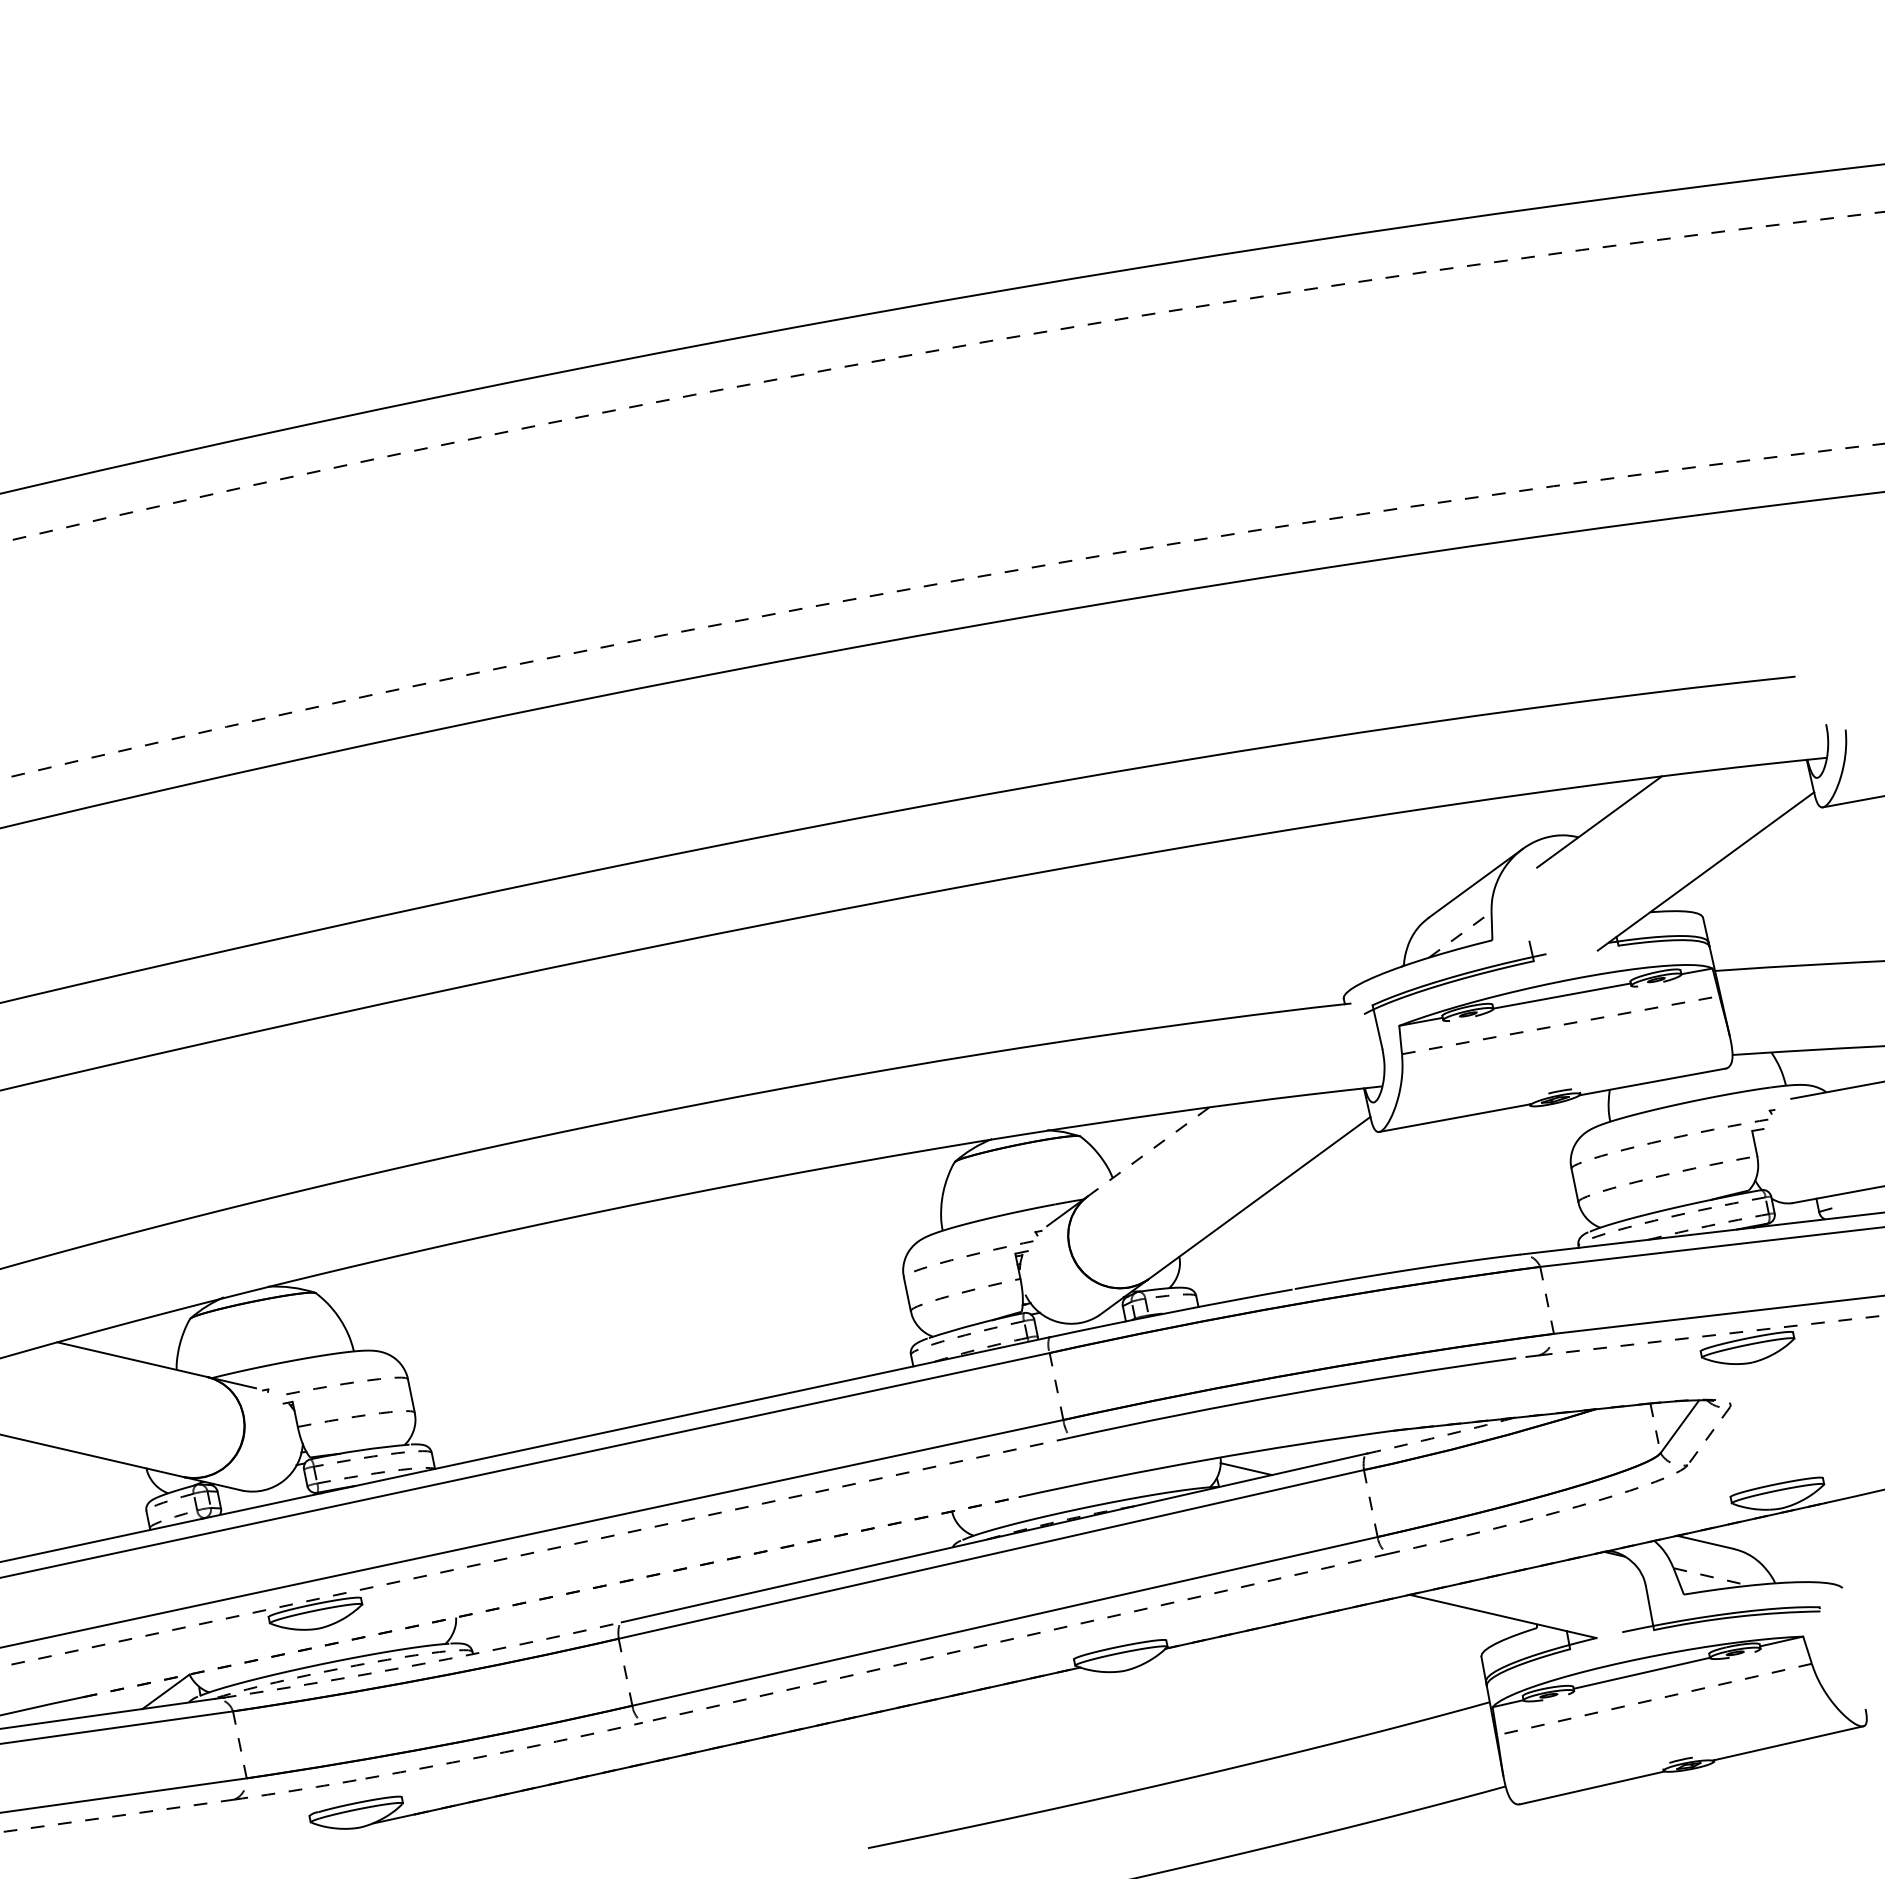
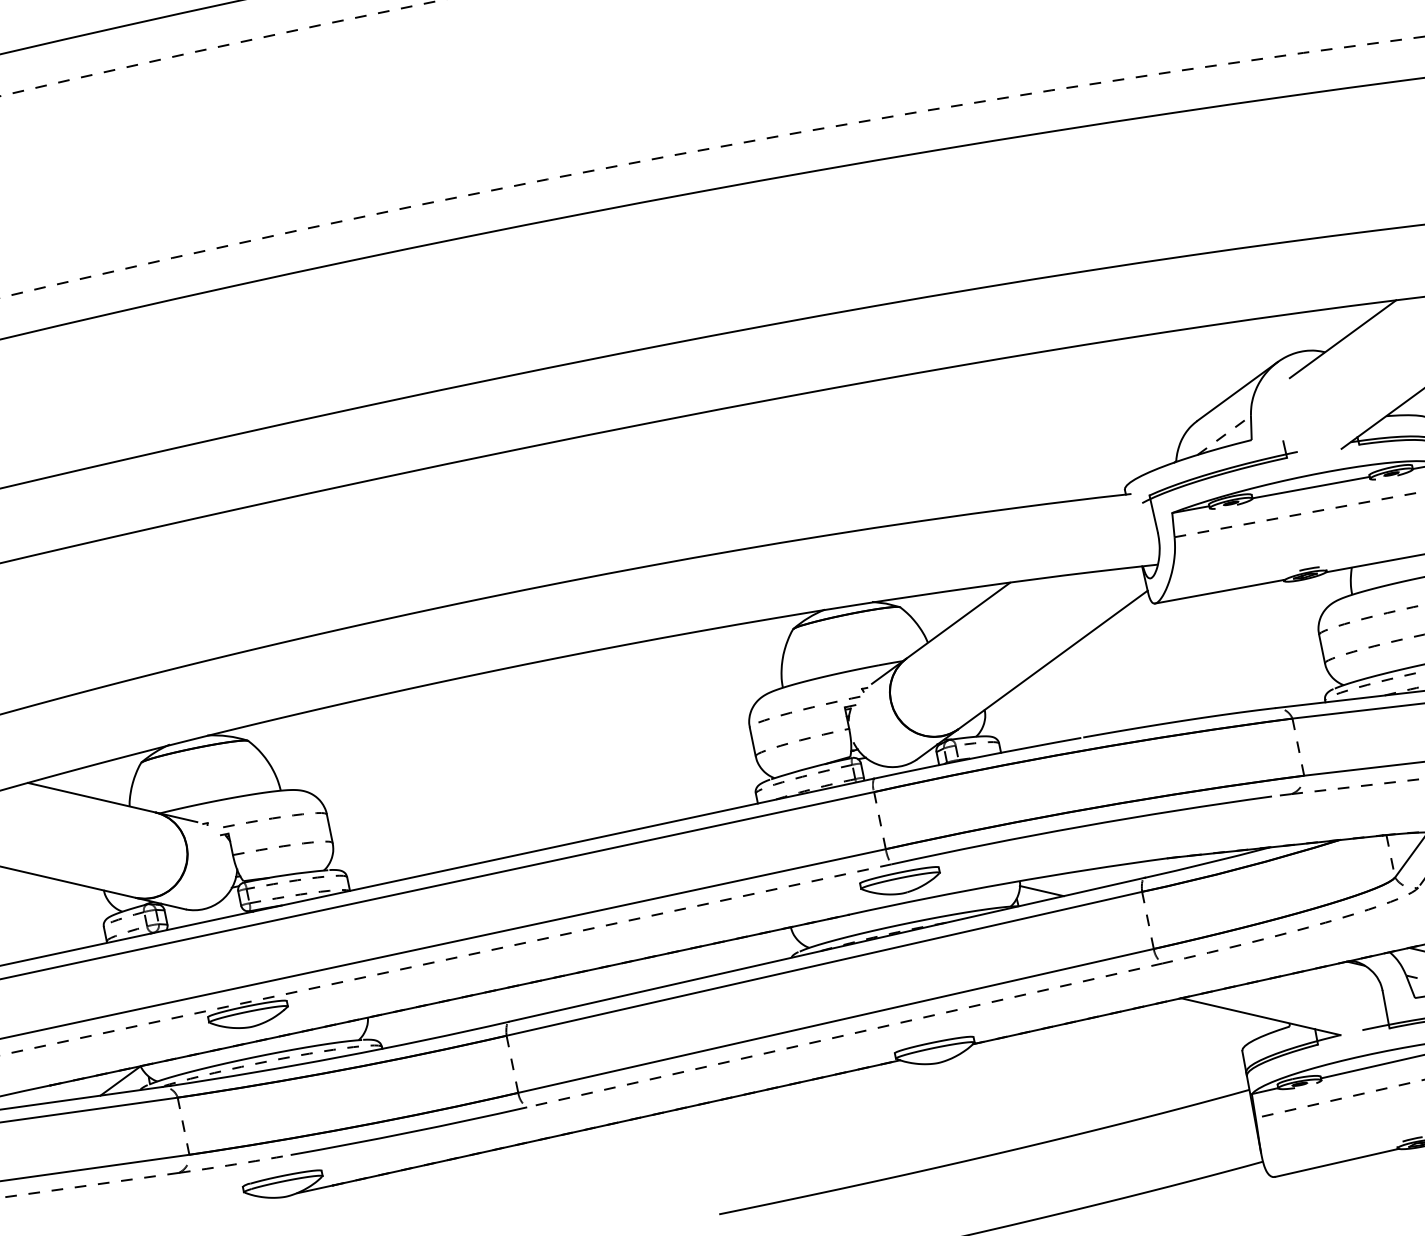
line: (1147, 1152) -> (957, 621), dashed -> solid
arc: (1440, 1436) -> (1207, 863), dashed -> solid
part: (1079, 1457) -> (899, 881), added
line: (551, 1597) -> (449, 1000), dashed -> solid
arc: (423, 1663) -> (340, 1056), dashed -> solid
arc: (504, 1752) -> (409, 1132), dashed -> solid

